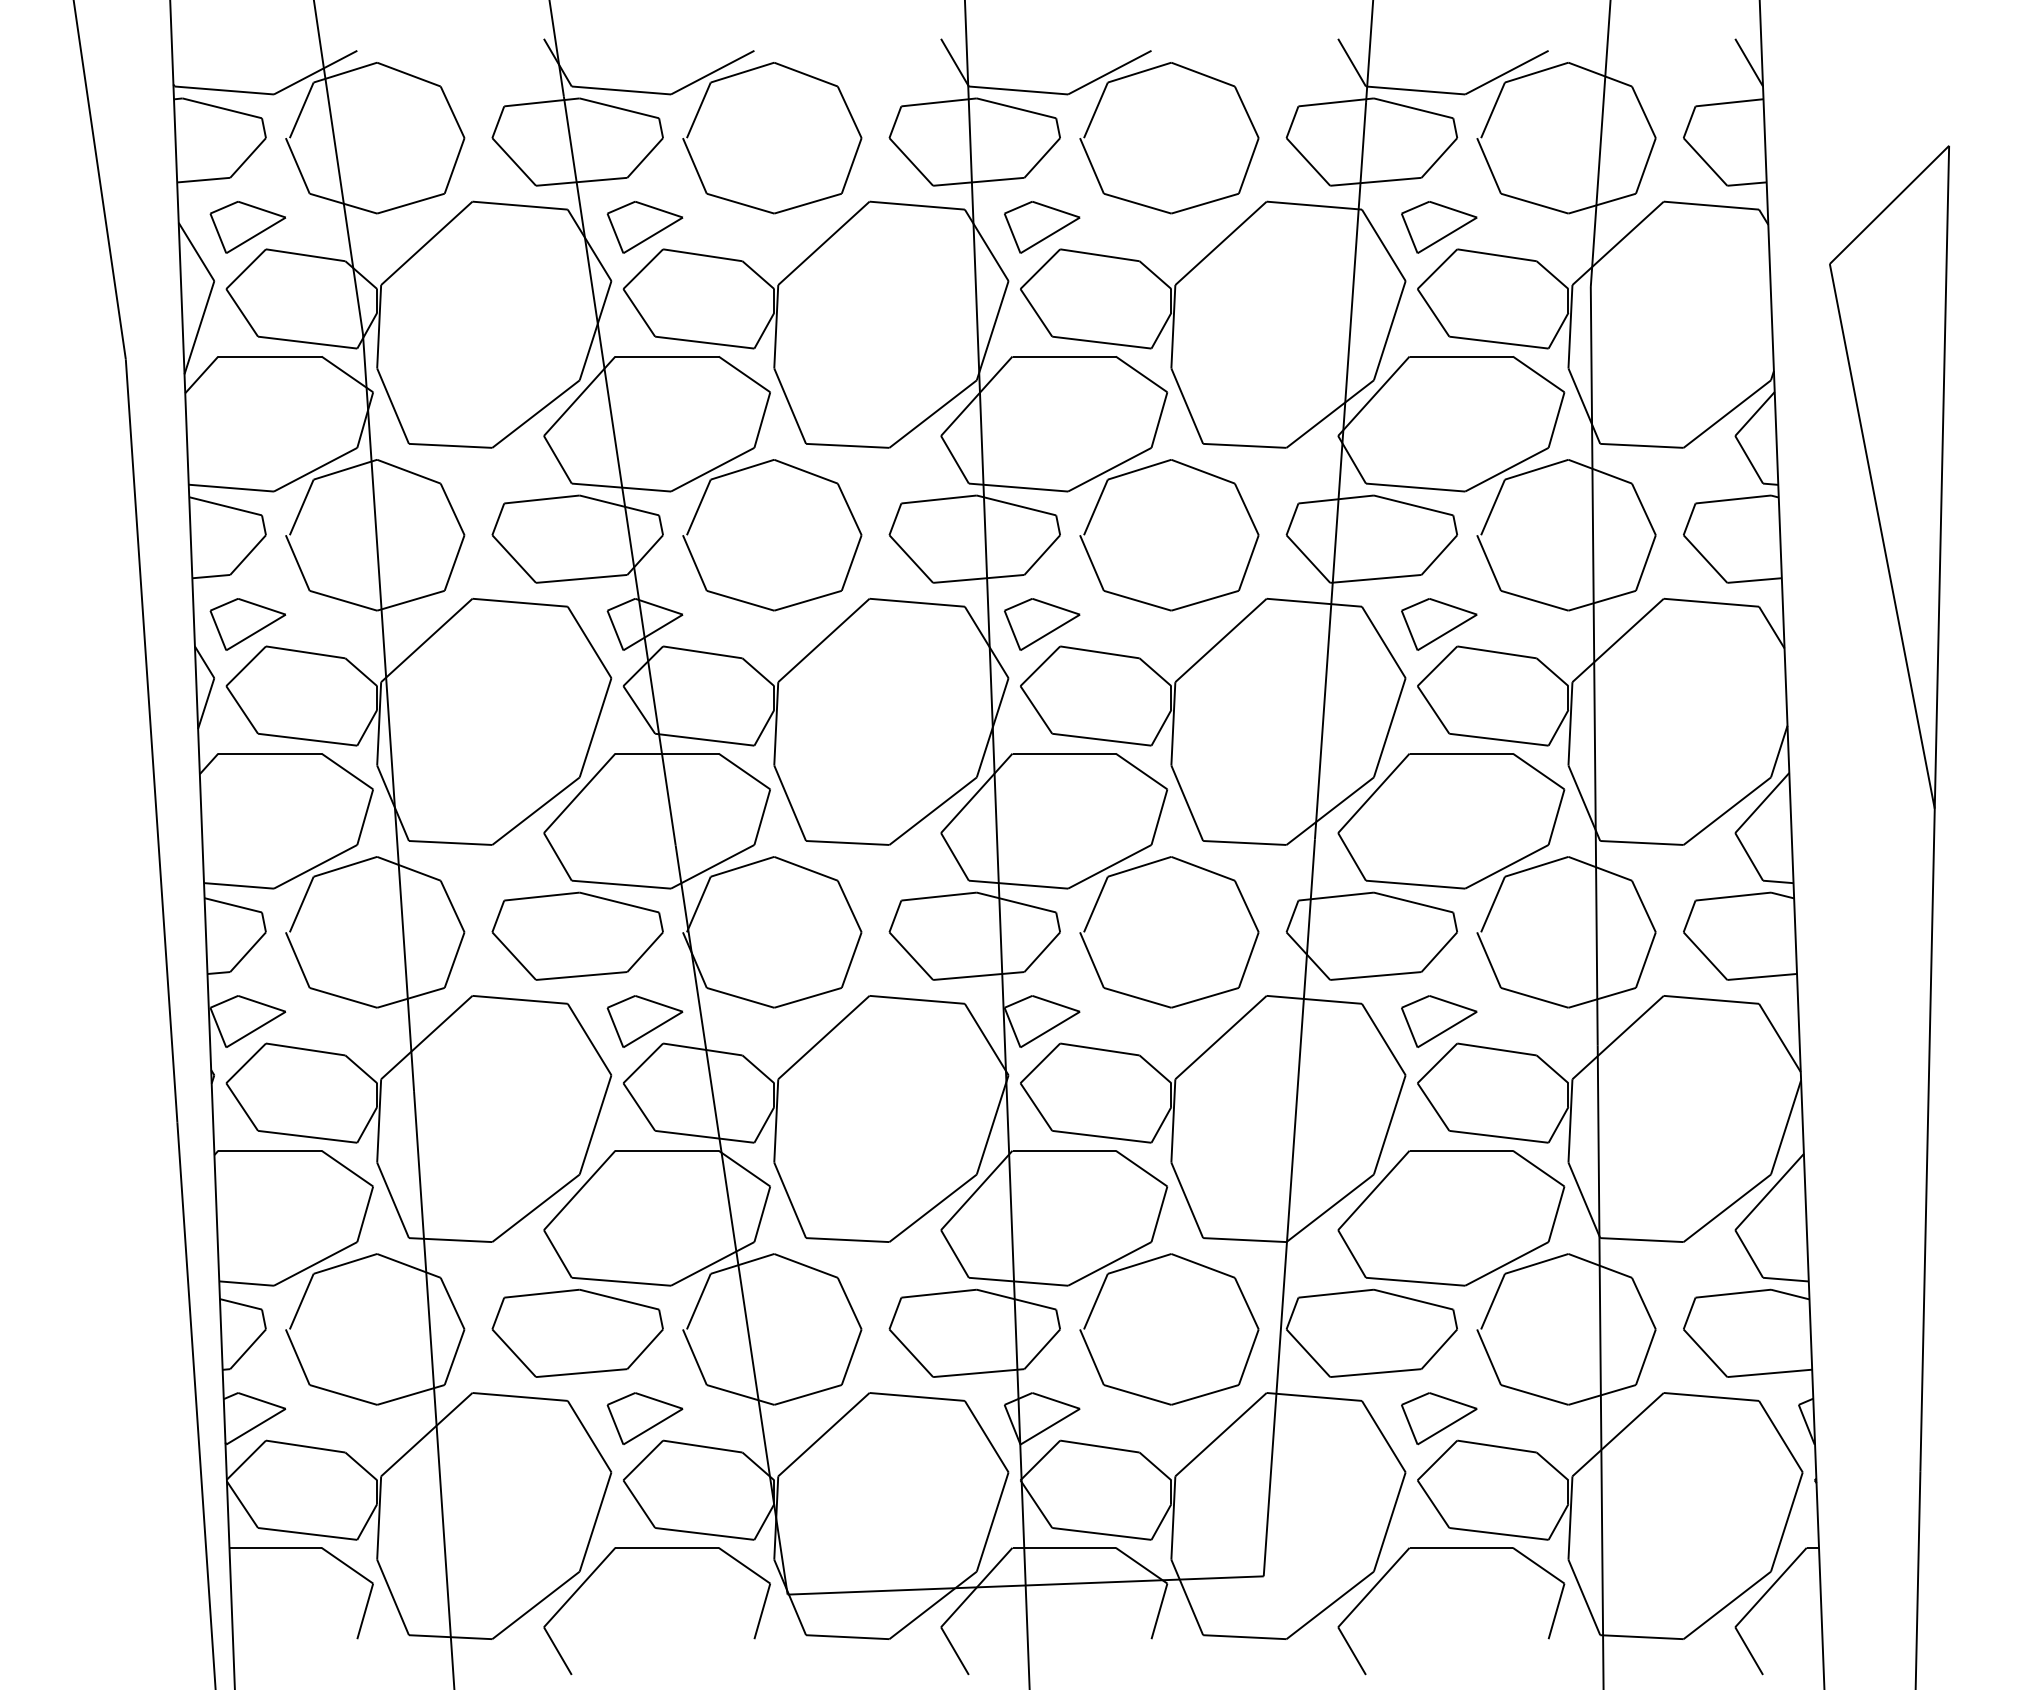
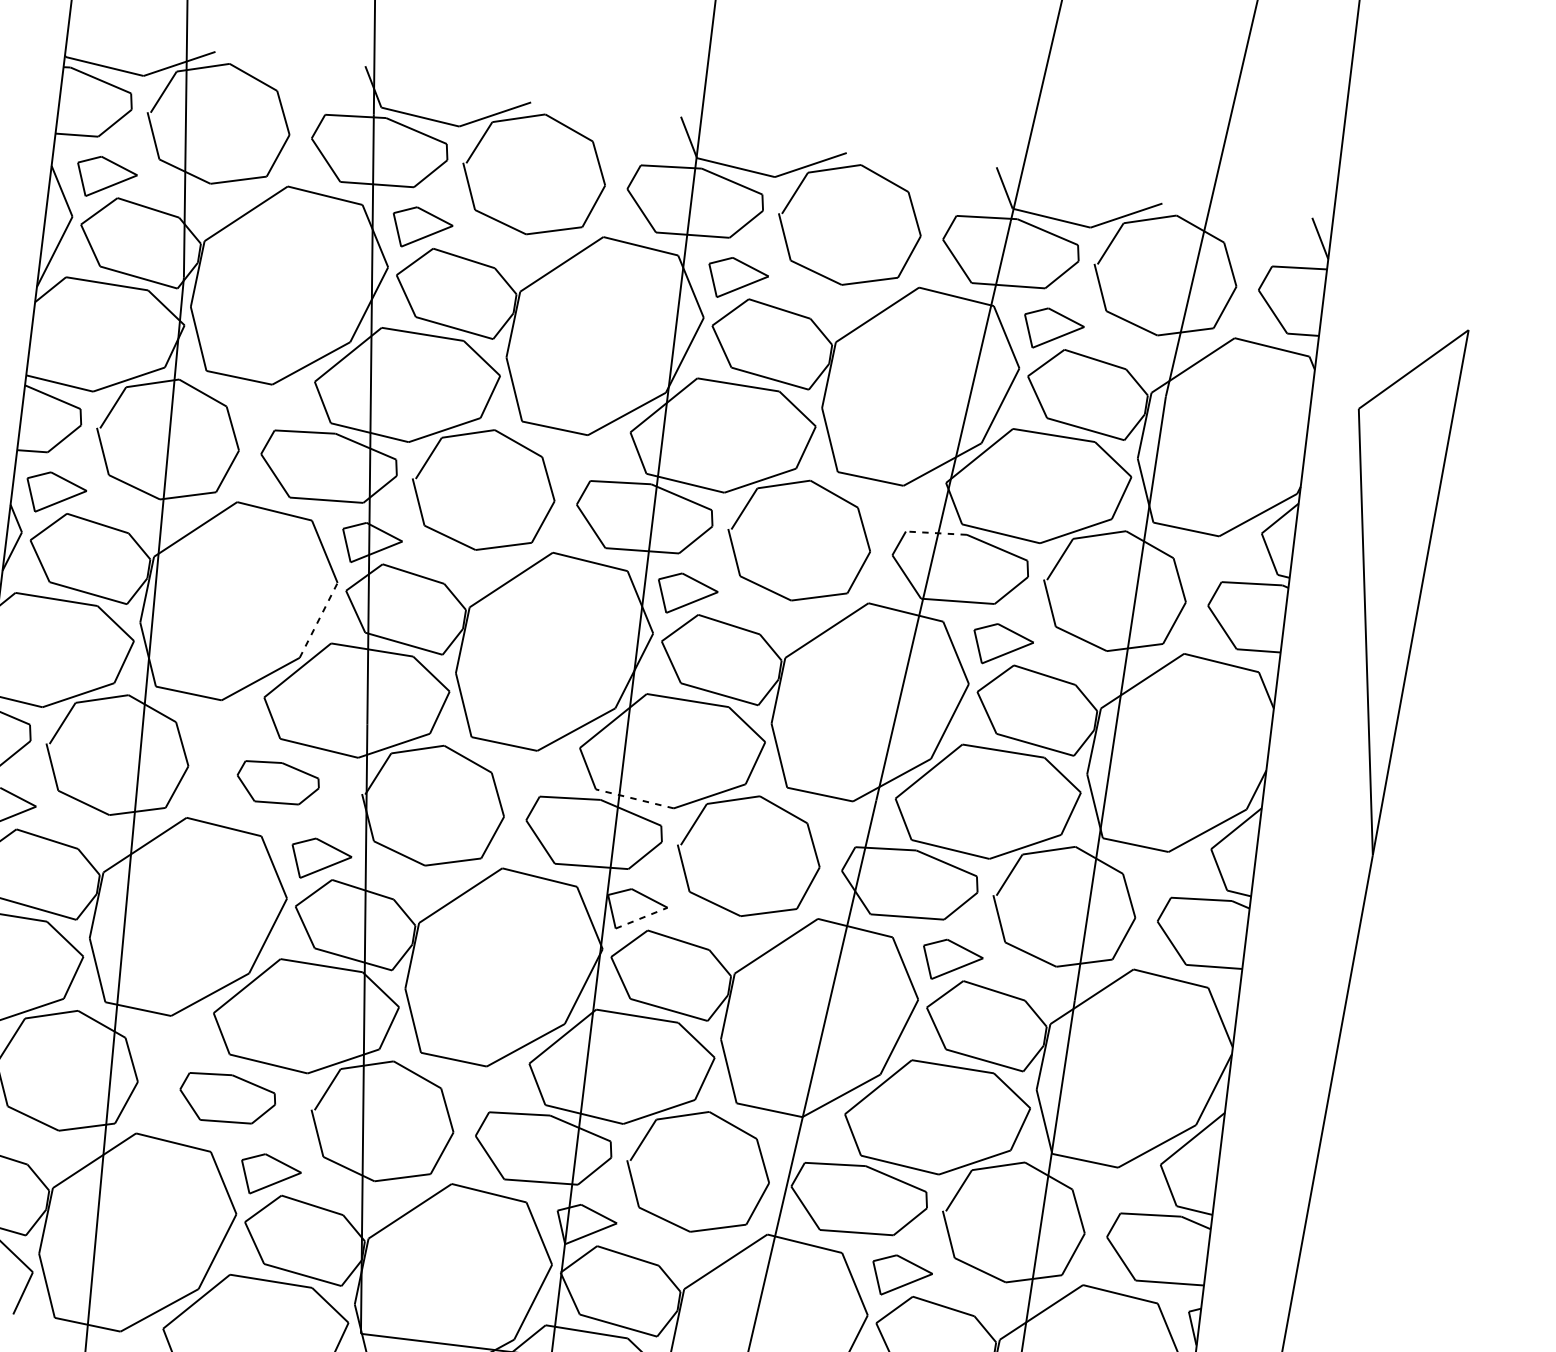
line: (1336, 499) -> (936, 533), solid -> dashed
line: (595, 727) -> (318, 620), solid -> dashed
line: (1018, 884) -> (634, 798), solid -> dashed
part: (577, 935) -> (277, 783), size x0.6
line: (1050, 1029) -> (641, 918), solid -> dashed
part: (577, 1332) -> (227, 1098), size x0.7

